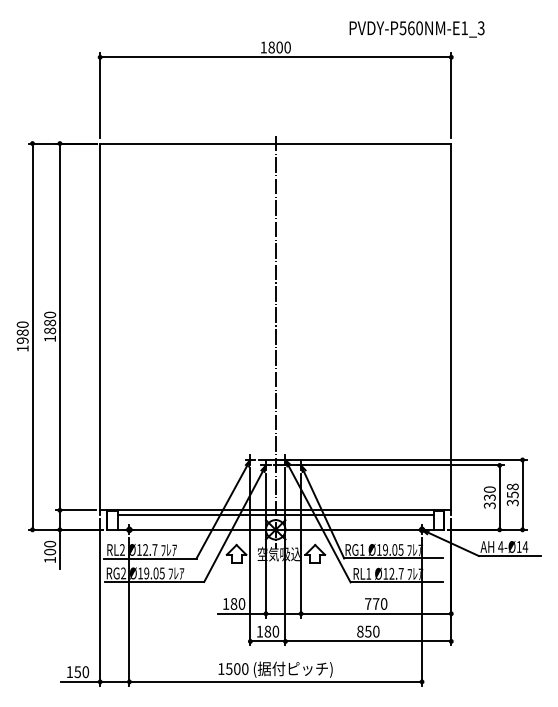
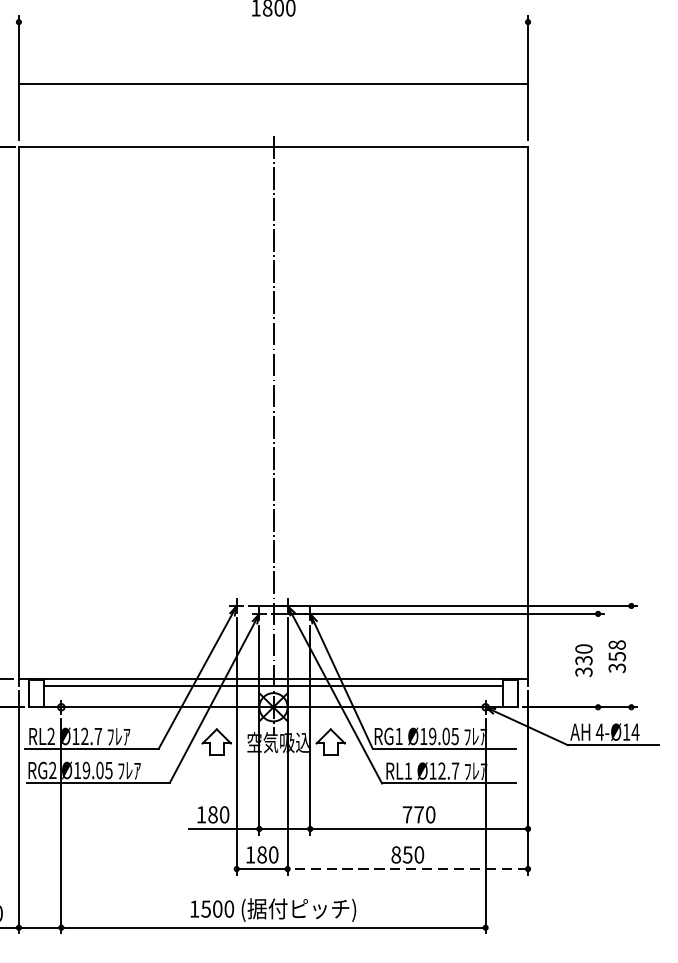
line: (275, 57) -> (273, 84), moved
line: (522, 494) -> (631, 656), removed
line: (499, 497) -> (597, 660), removed
line: (368, 641) -> (408, 869), solid -> dashed

